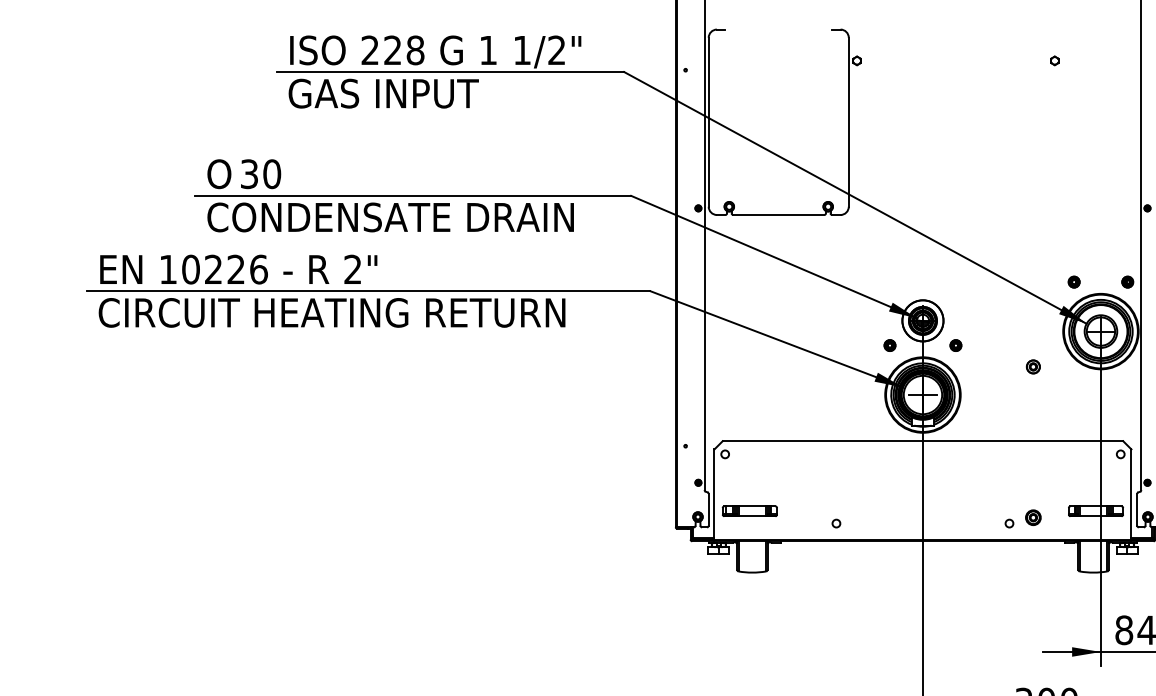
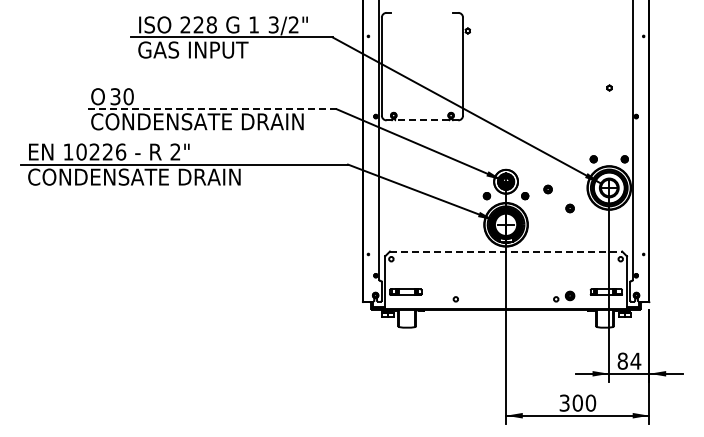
text: (521, 49) -> (273, 24), 1/2" -> 3/2"
part: (1054, 59) -> (609, 87), moved
line: (411, 196) -> (209, 109), solid -> dashed
line: (777, 215) -> (421, 120), solid -> dashed
text: (344, 311) -> (170, 176), CIRCUIT HEATING RETURN -> CONDENSATE DRAIN
part: (994, 334) -> (547, 189), added
line: (923, 441) -> (506, 251), solid -> dashed

